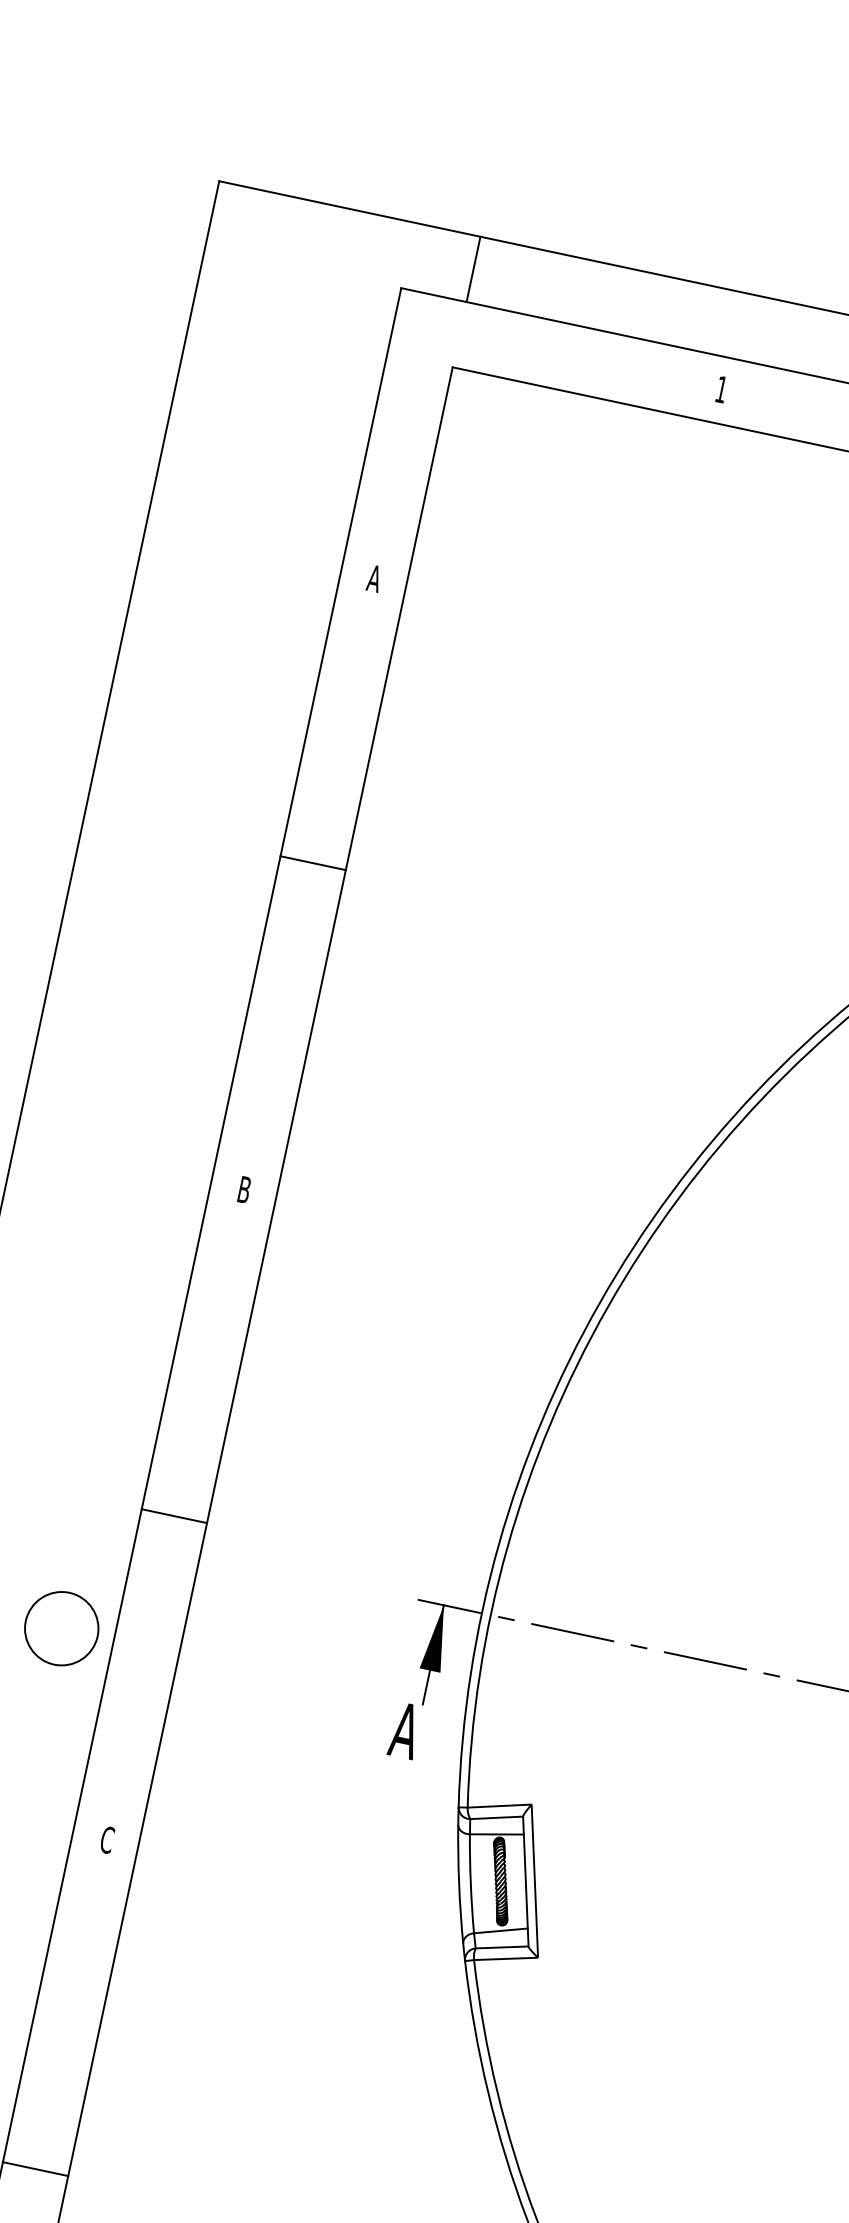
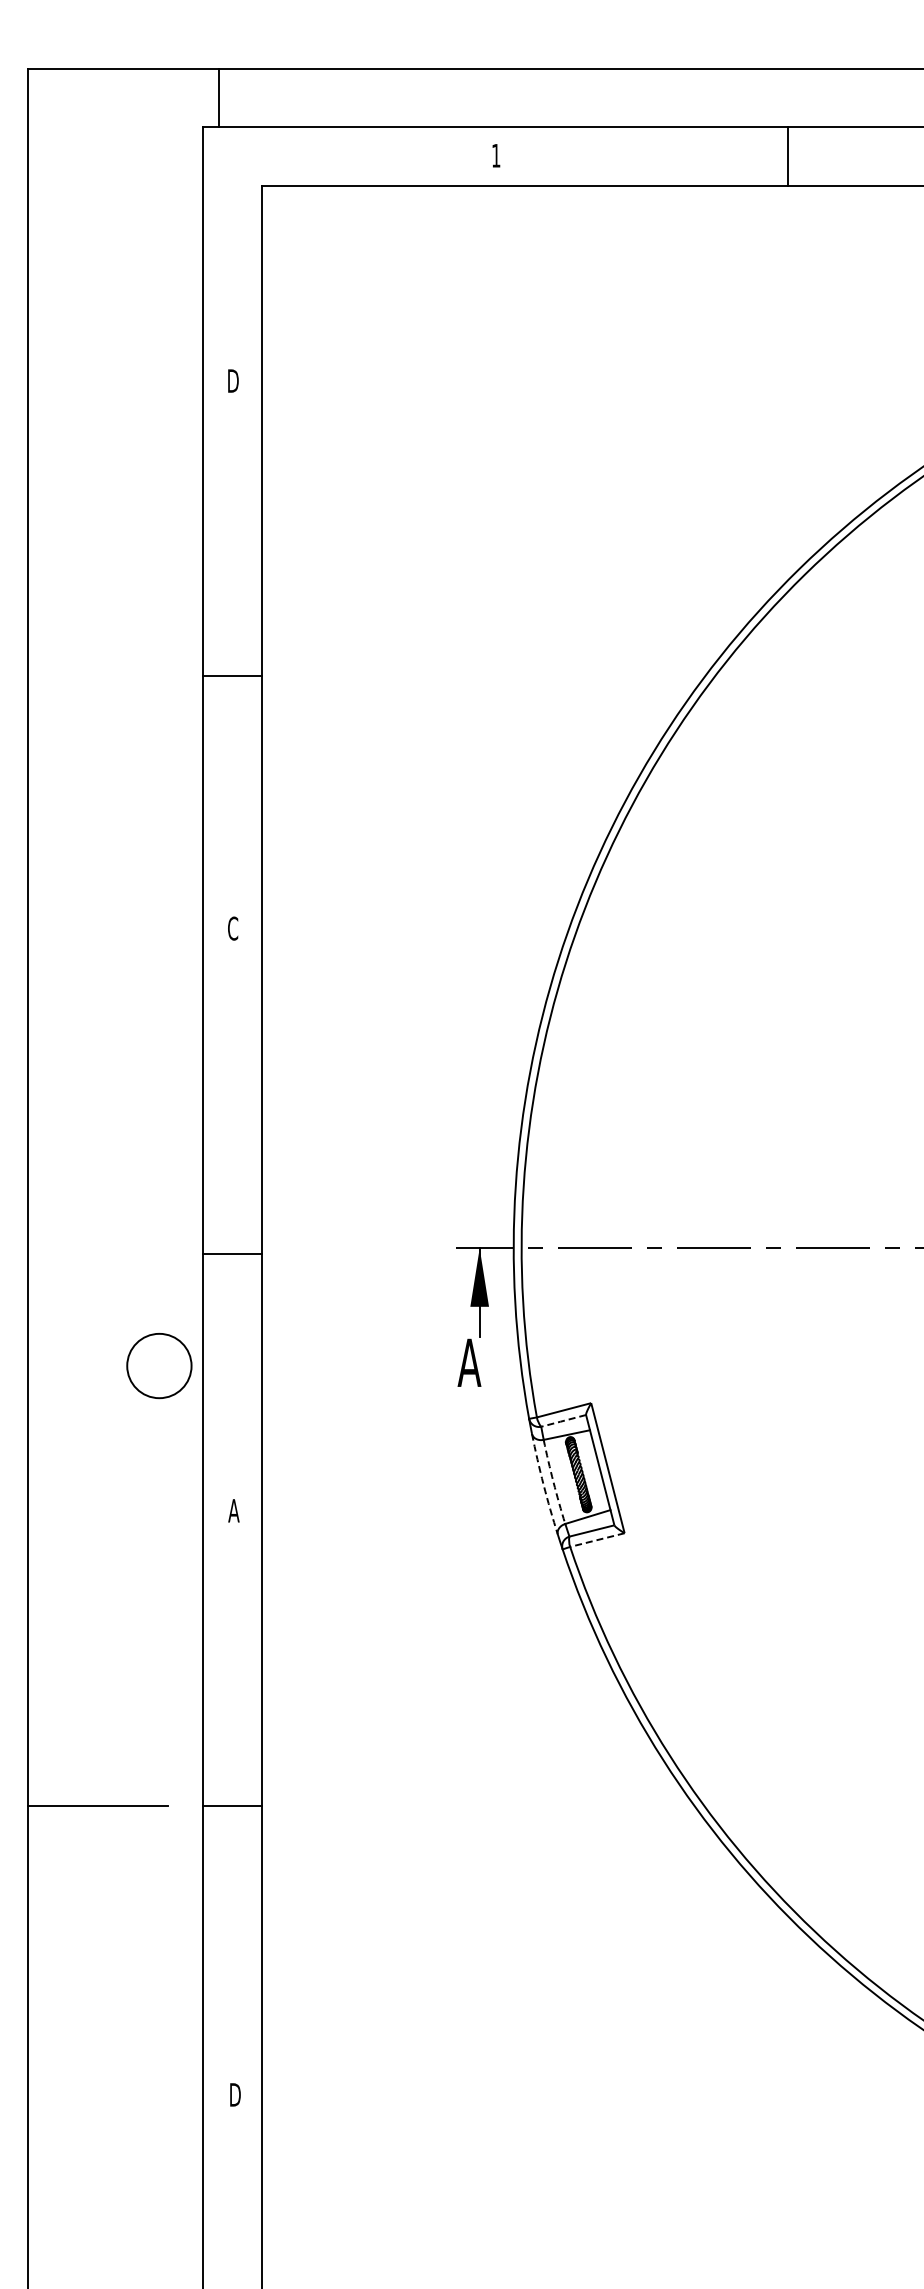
line: (473, 268) -> (218, 97), moved
text: (373, 577) -> (232, 380), A -> D
line: (313, 863) -> (232, 676), moved
text: (244, 1189) -> (233, 928), B -> C
line: (174, 1516) -> (232, 1254), moved
circle: (61, 1629) -> (159, 1366), moved
line: (496, 1818) -> (563, 1421), solid -> dashed
text: (106, 1839) -> (233, 1510), C -> A
arc: (459, 1884) -> (543, 1484), solid -> dashed
arc: (470, 1884) -> (553, 1482), solid -> dashed
line: (506, 1959) -> (597, 1540), solid -> dashed

